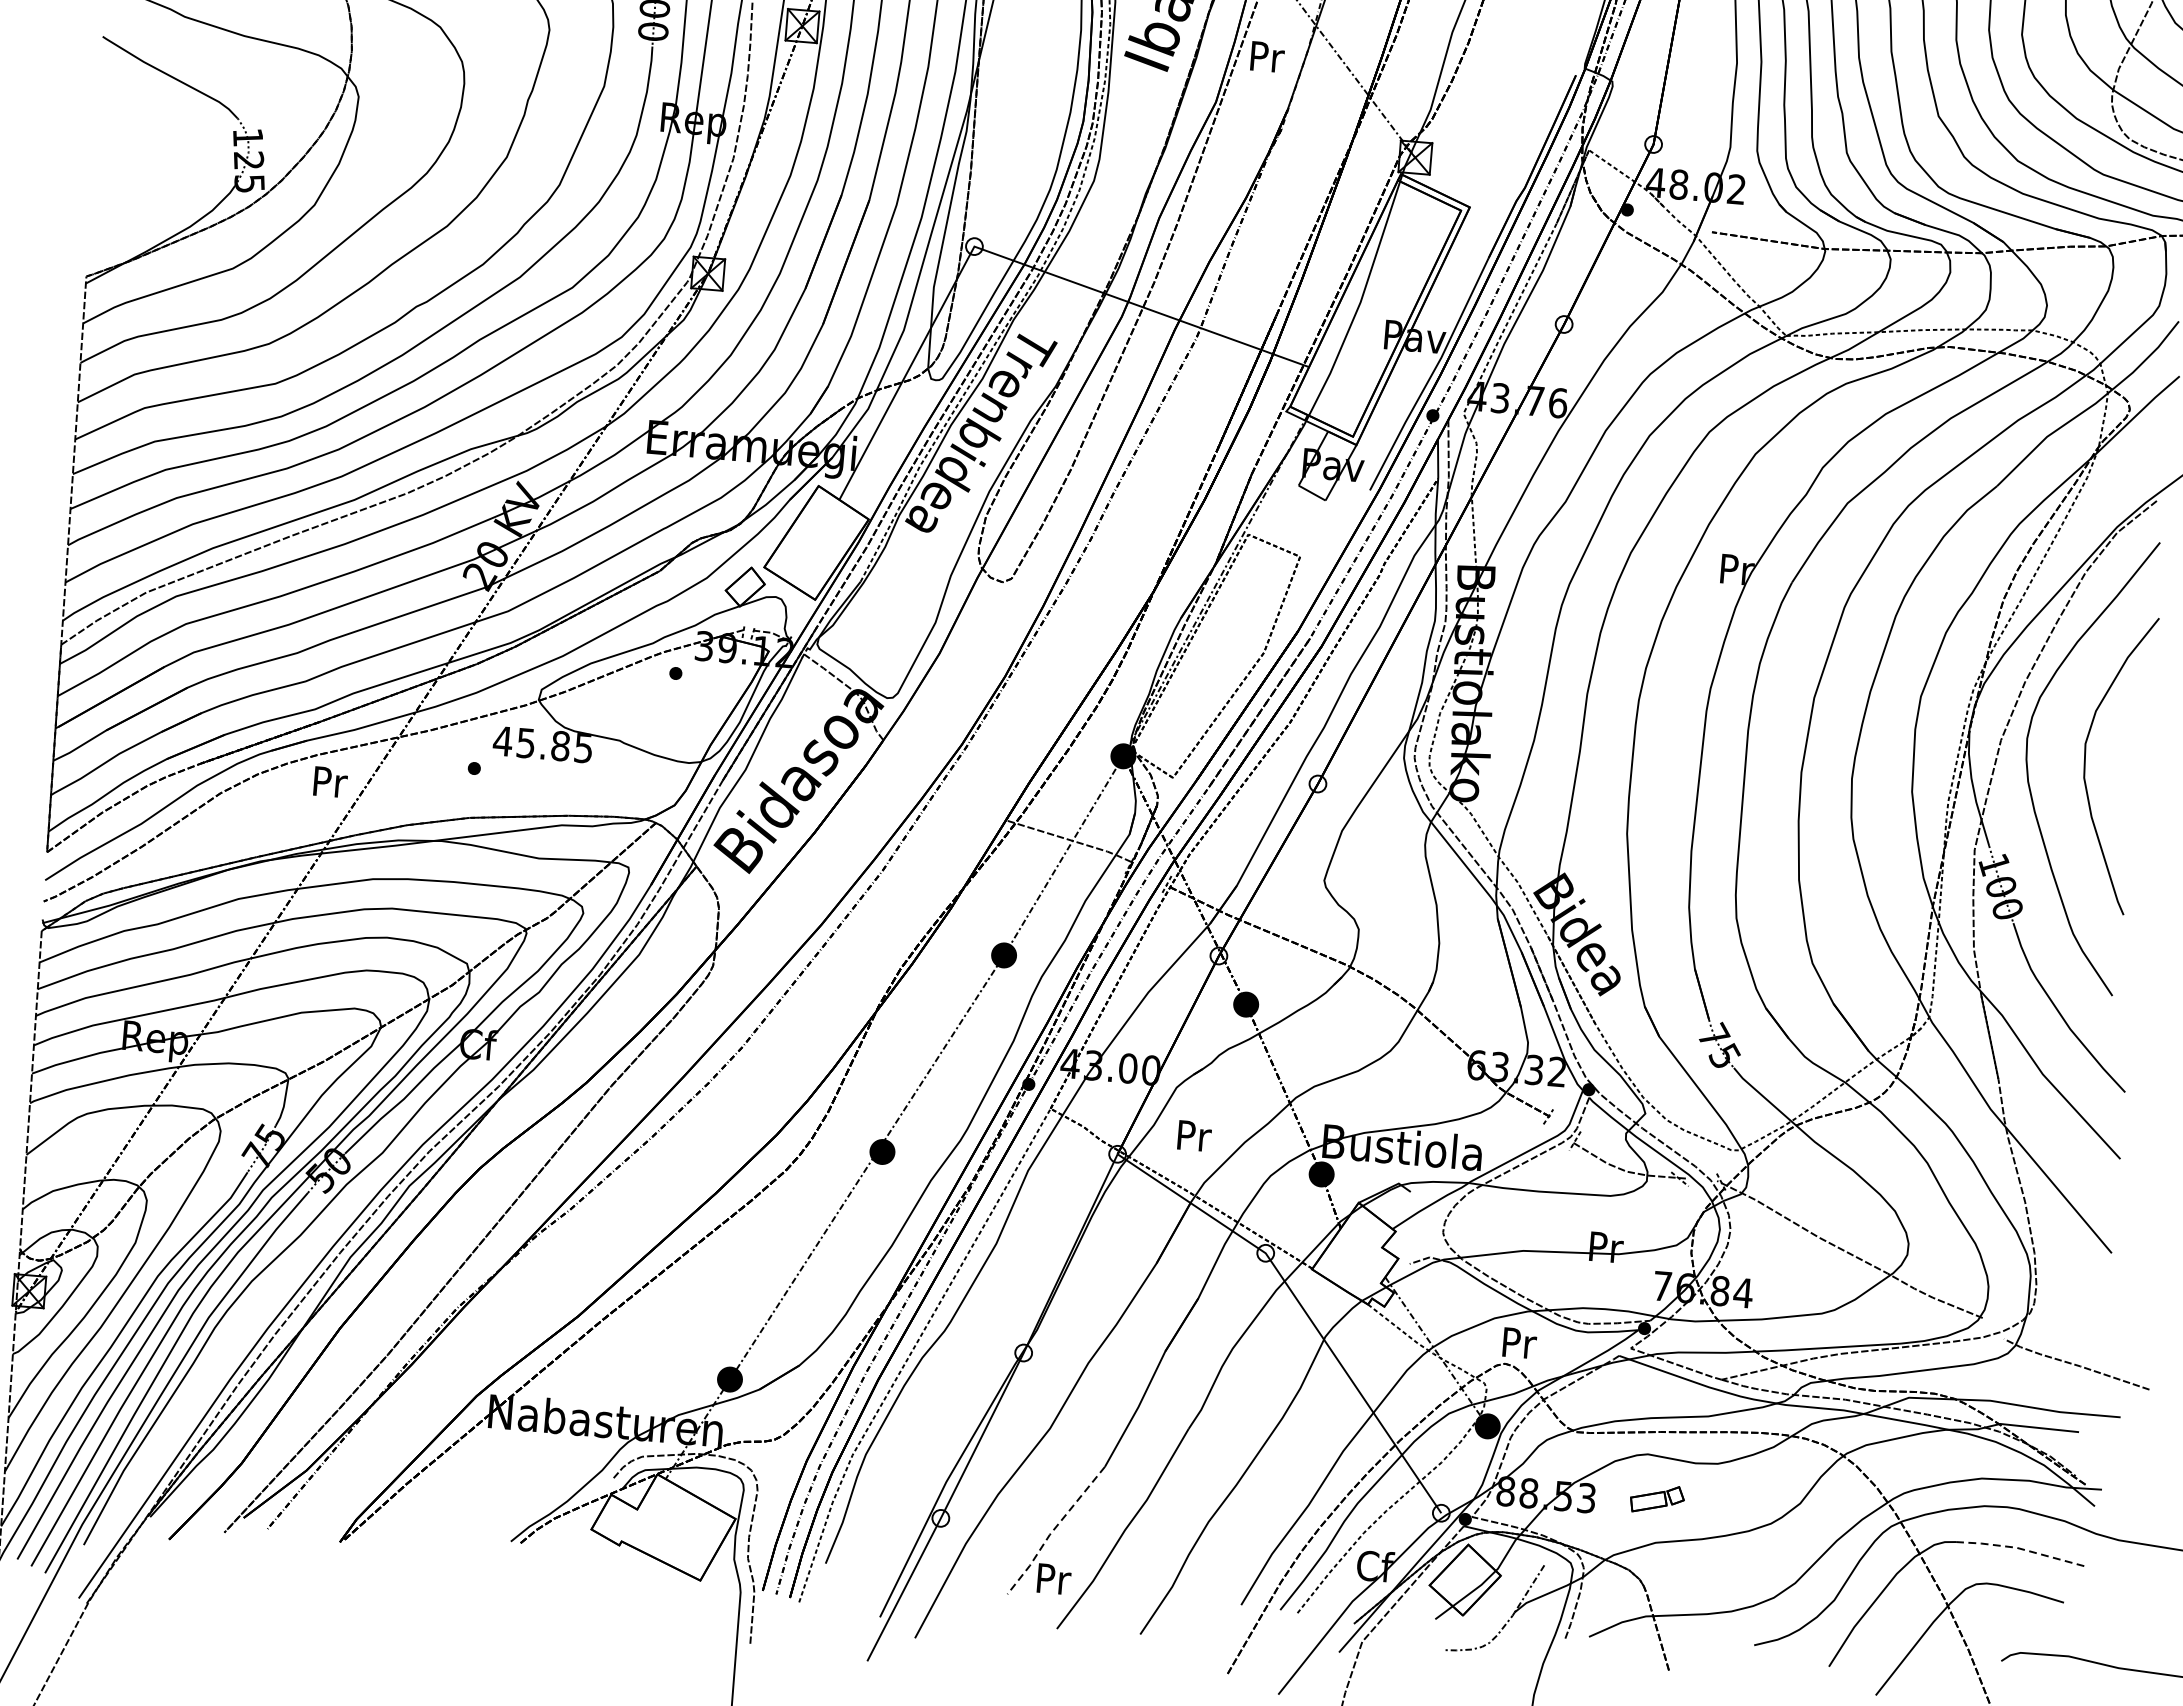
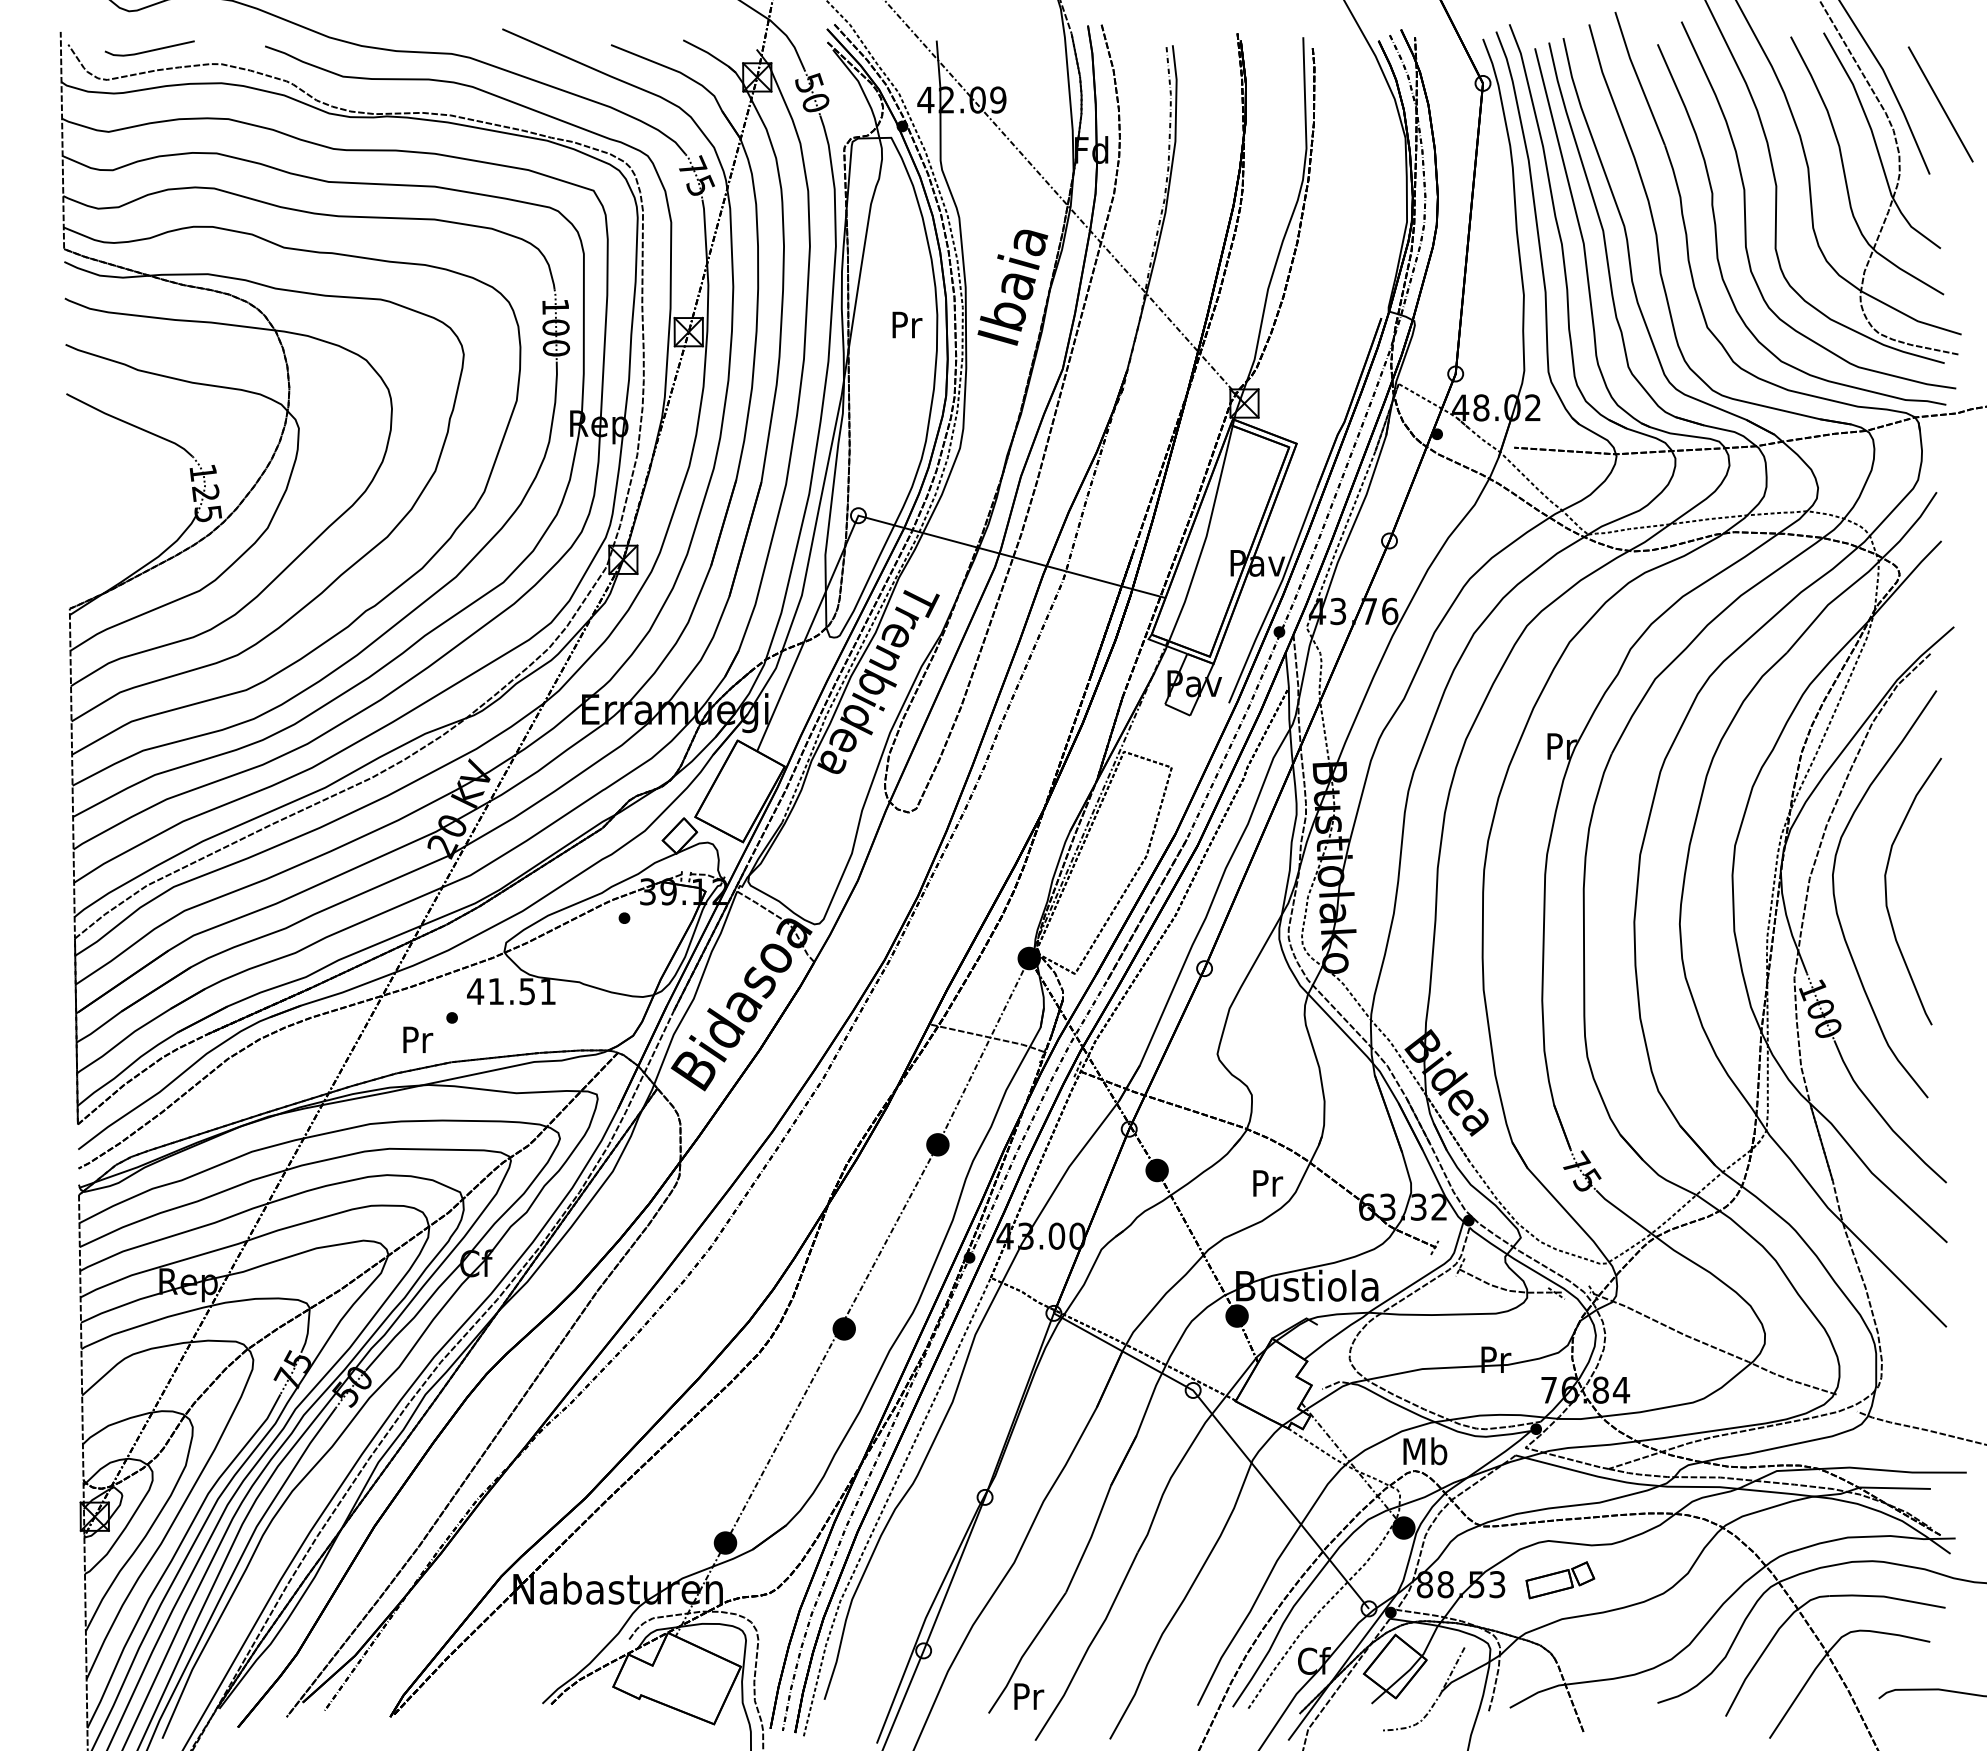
text: (1267, 56) -> (907, 324), moved
text: (554, 745) -> (521, 991), 45.85 -> 41.51
text: (331, 781) -> (418, 1039), moved
text: (1195, 1136) -> (1268, 1183), moved
text: (1519, 1343) -> (1425, 1451), Pr -> Mb
part: (1657, 1499) -> (1560, 1580), size x1.43
line: (1053, 1530) -> (1024, 1653), dashed -> solid
line: (2019, 1549) -> (1886, 1597), dashed -> solid

